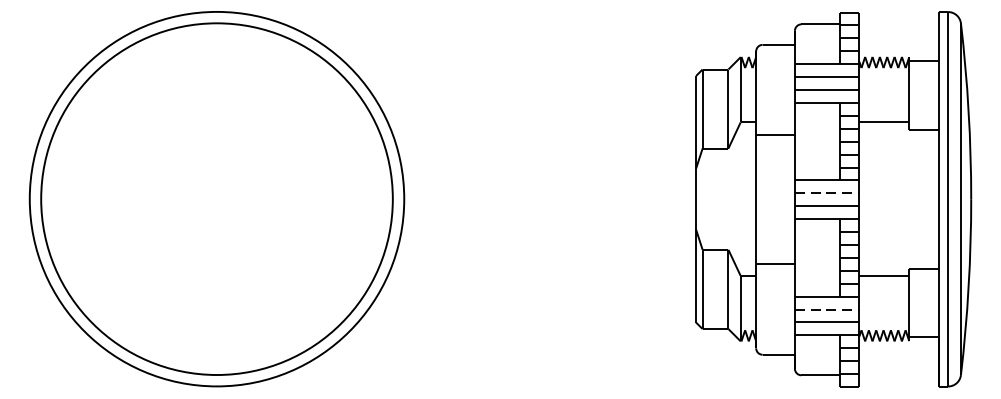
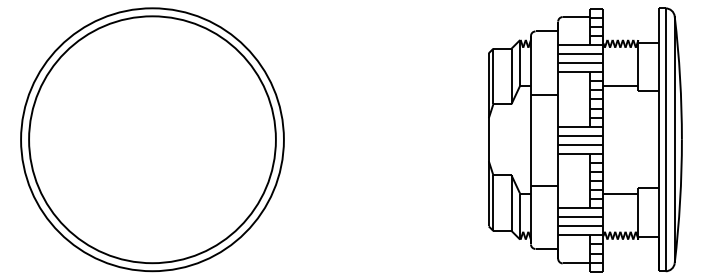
line: (826, 193) -> (580, 135), dashed -> solid
line: (826, 309) -> (580, 217), dashed -> solid

